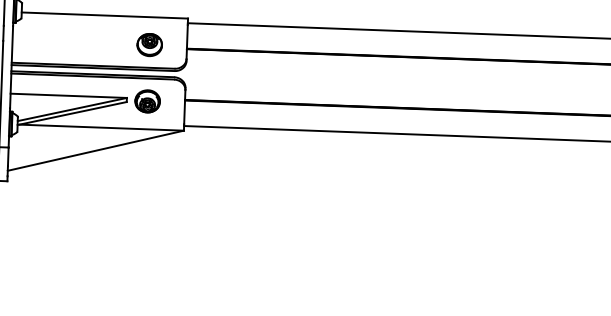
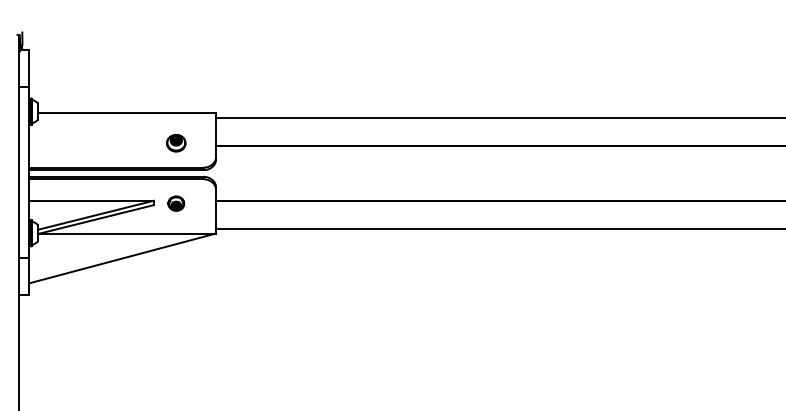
part: (150, 45) -> (176, 143), size x0.7
part: (147, 101) -> (176, 203), size x0.6

